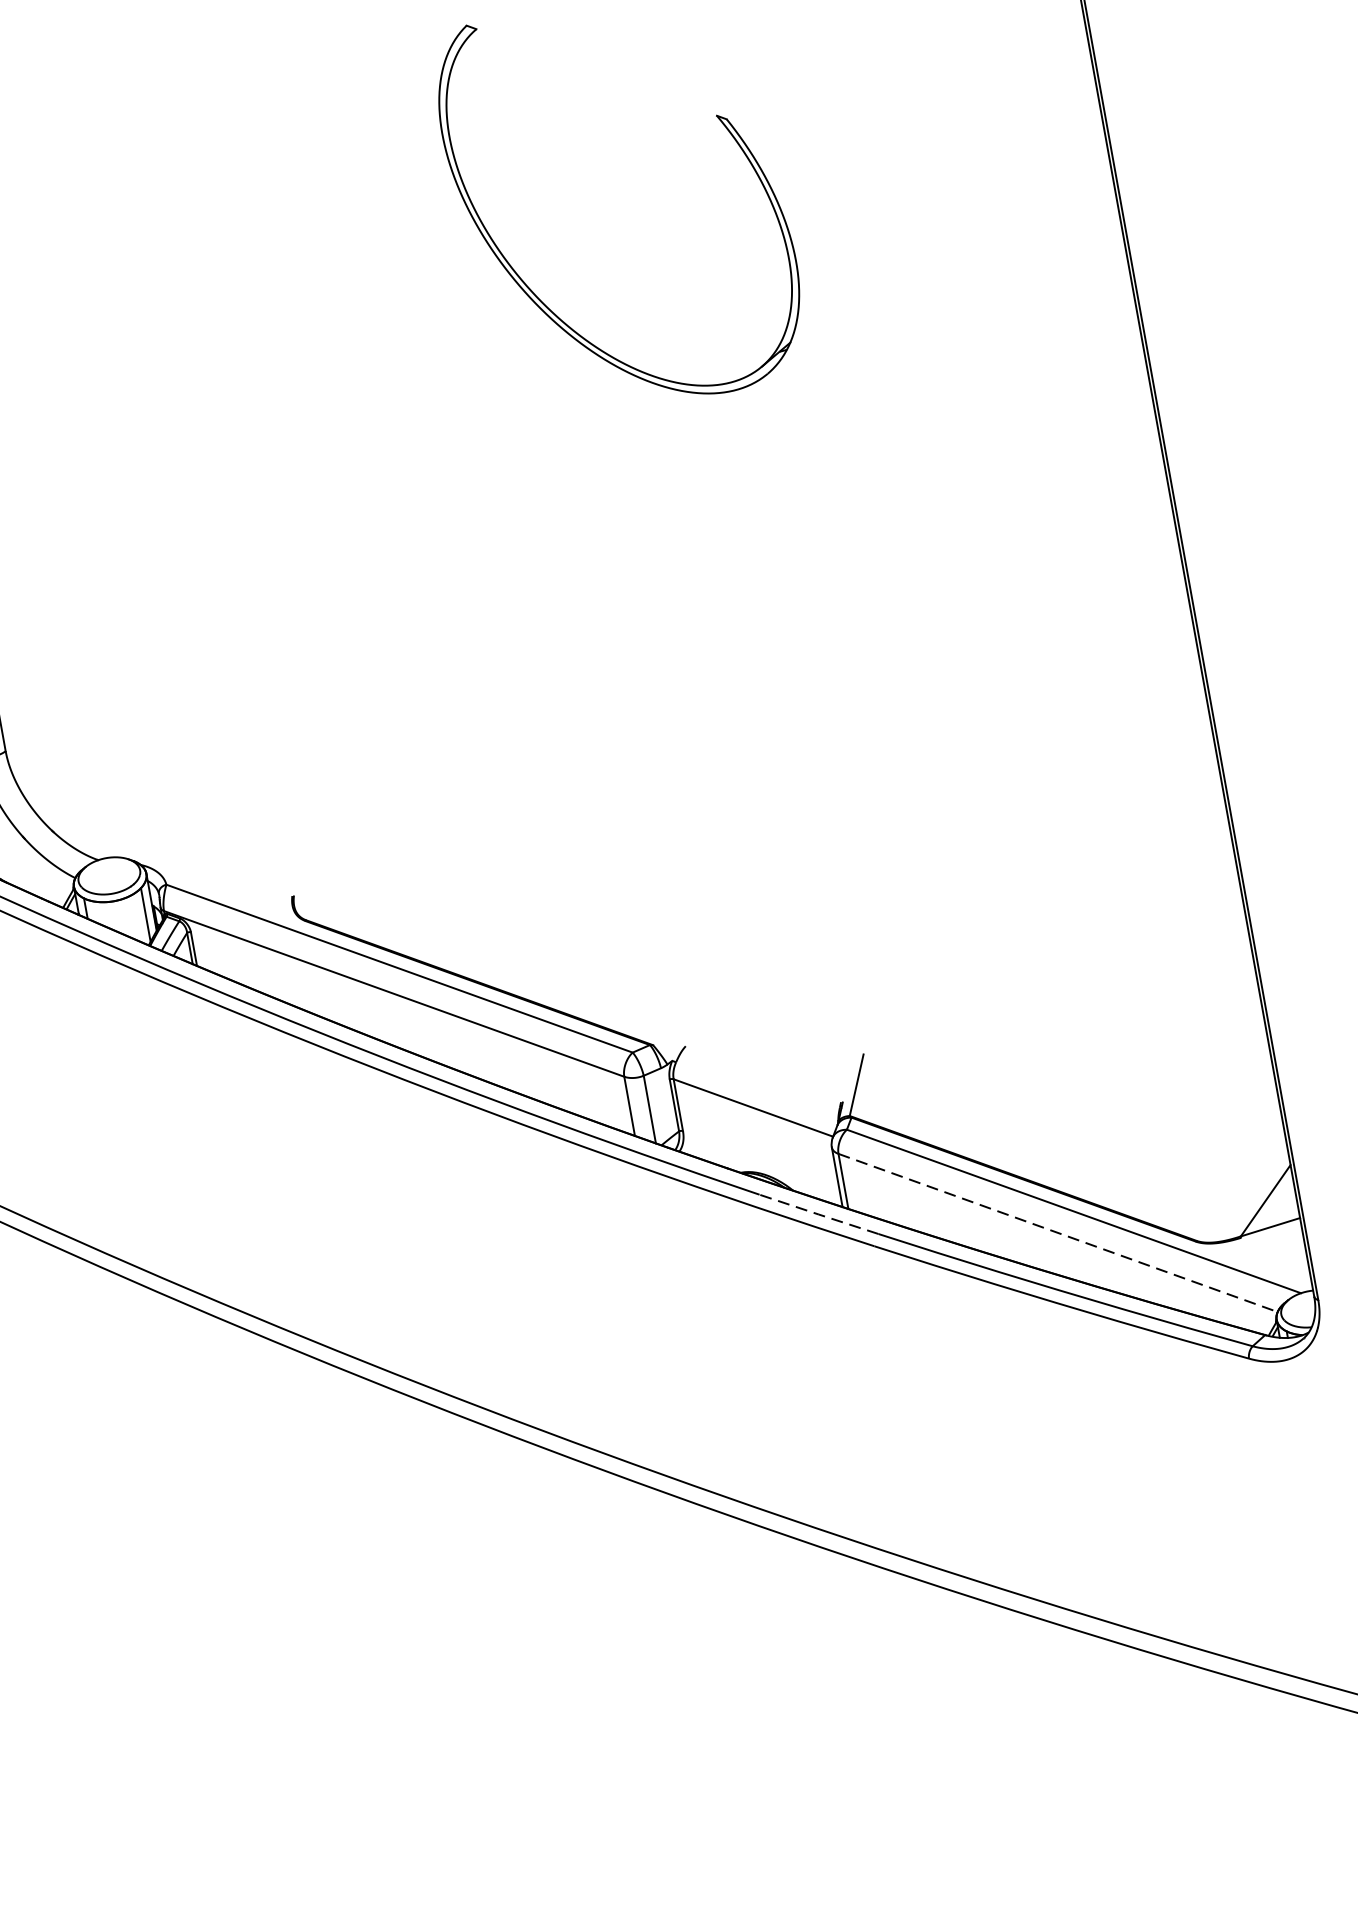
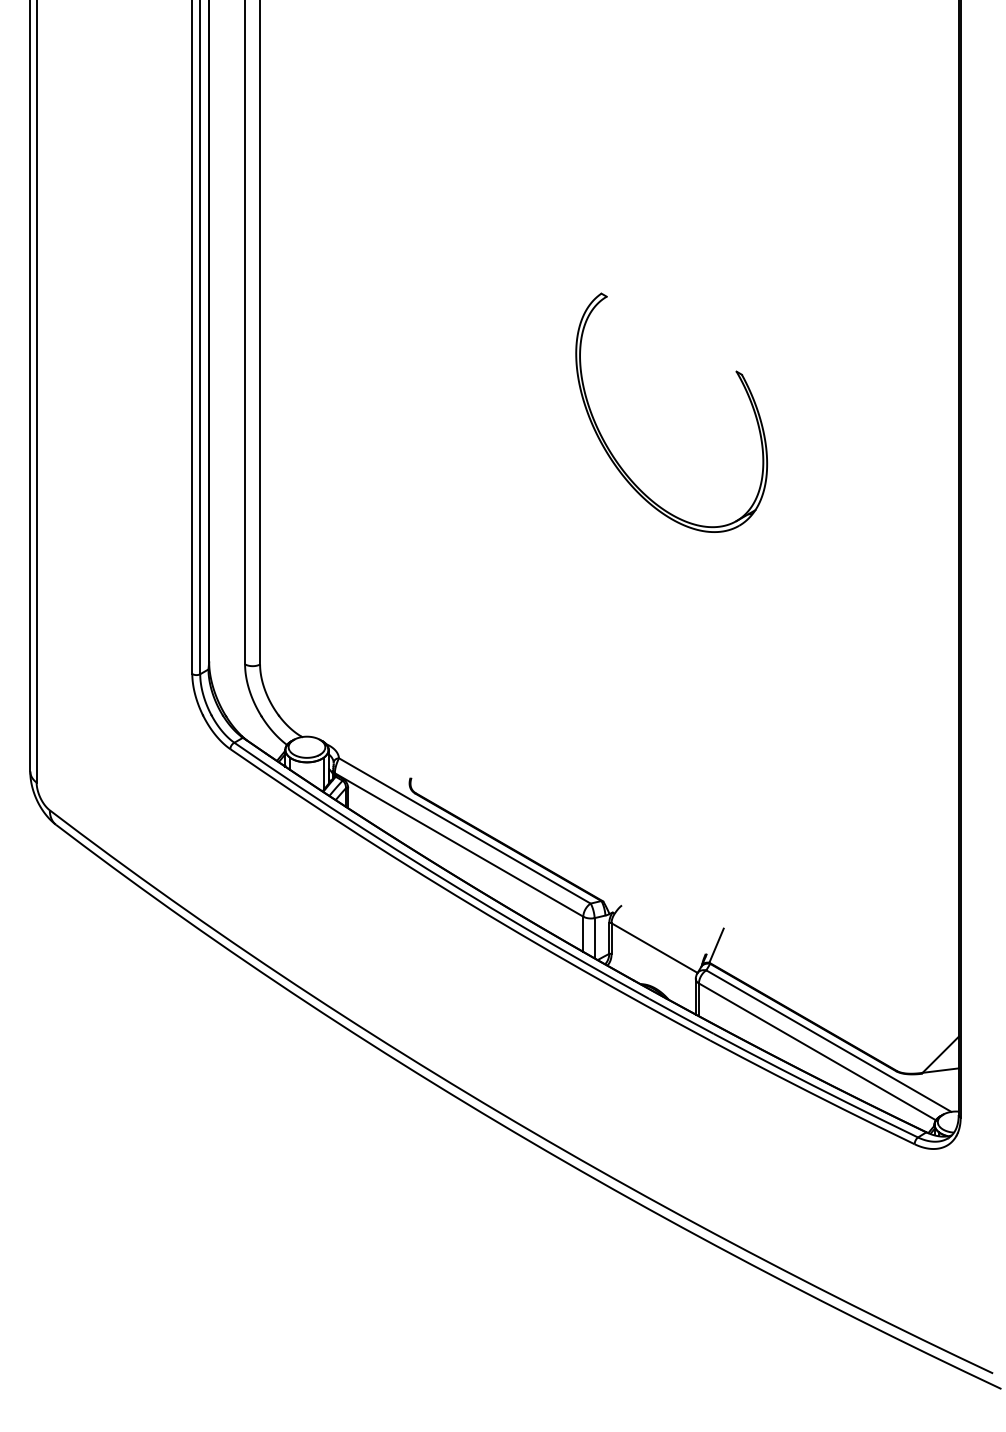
line: (819, 1214) -> (681, 1016), dashed -> solid
line: (1058, 1232) -> (817, 1051), dashed -> solid

